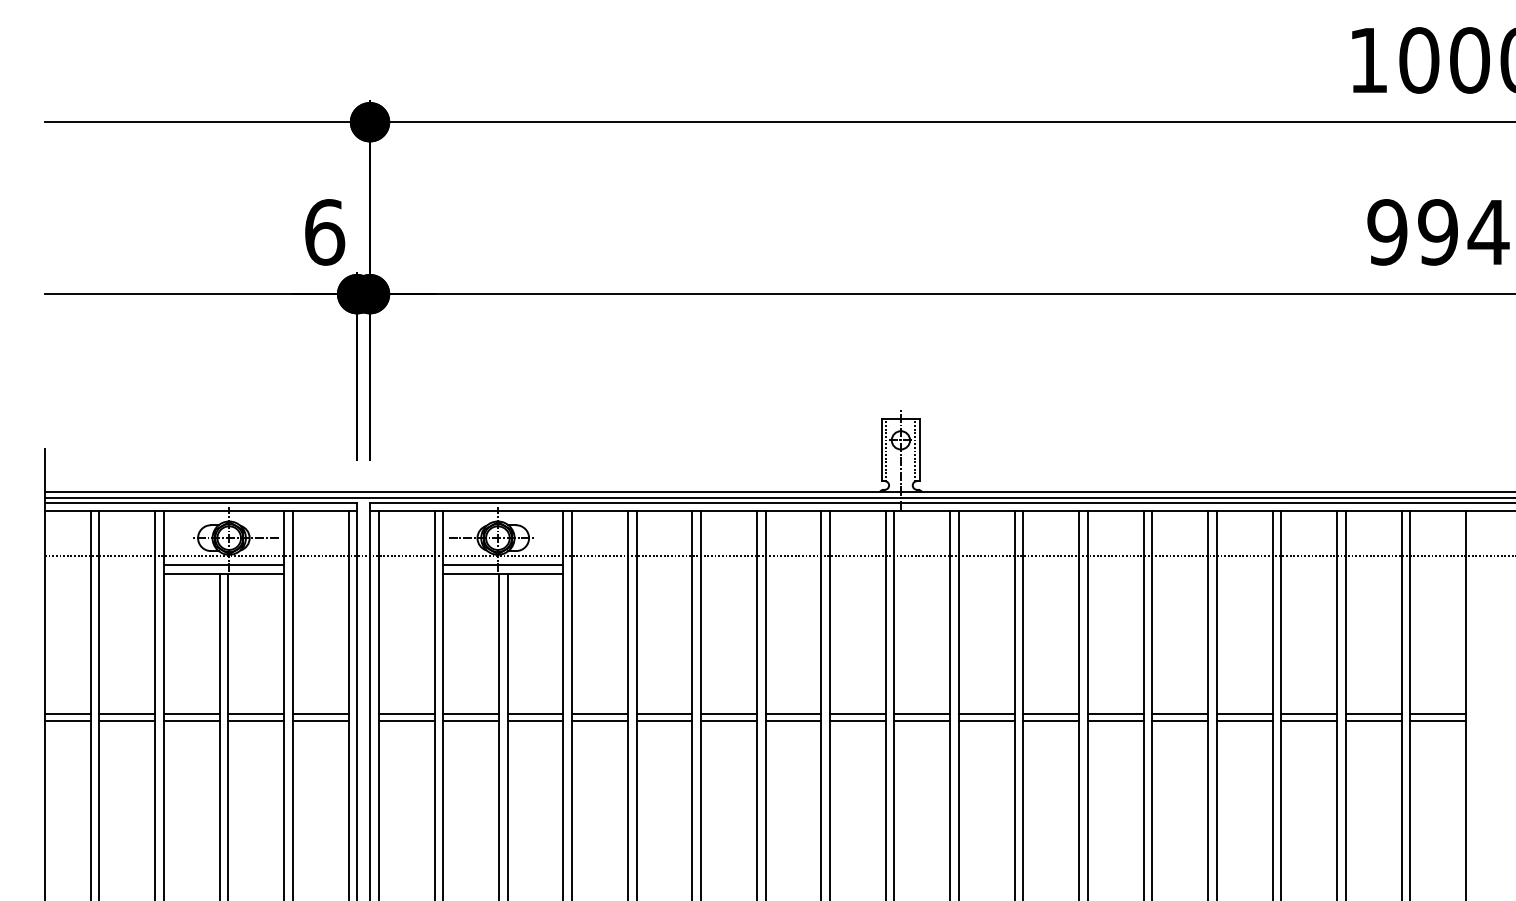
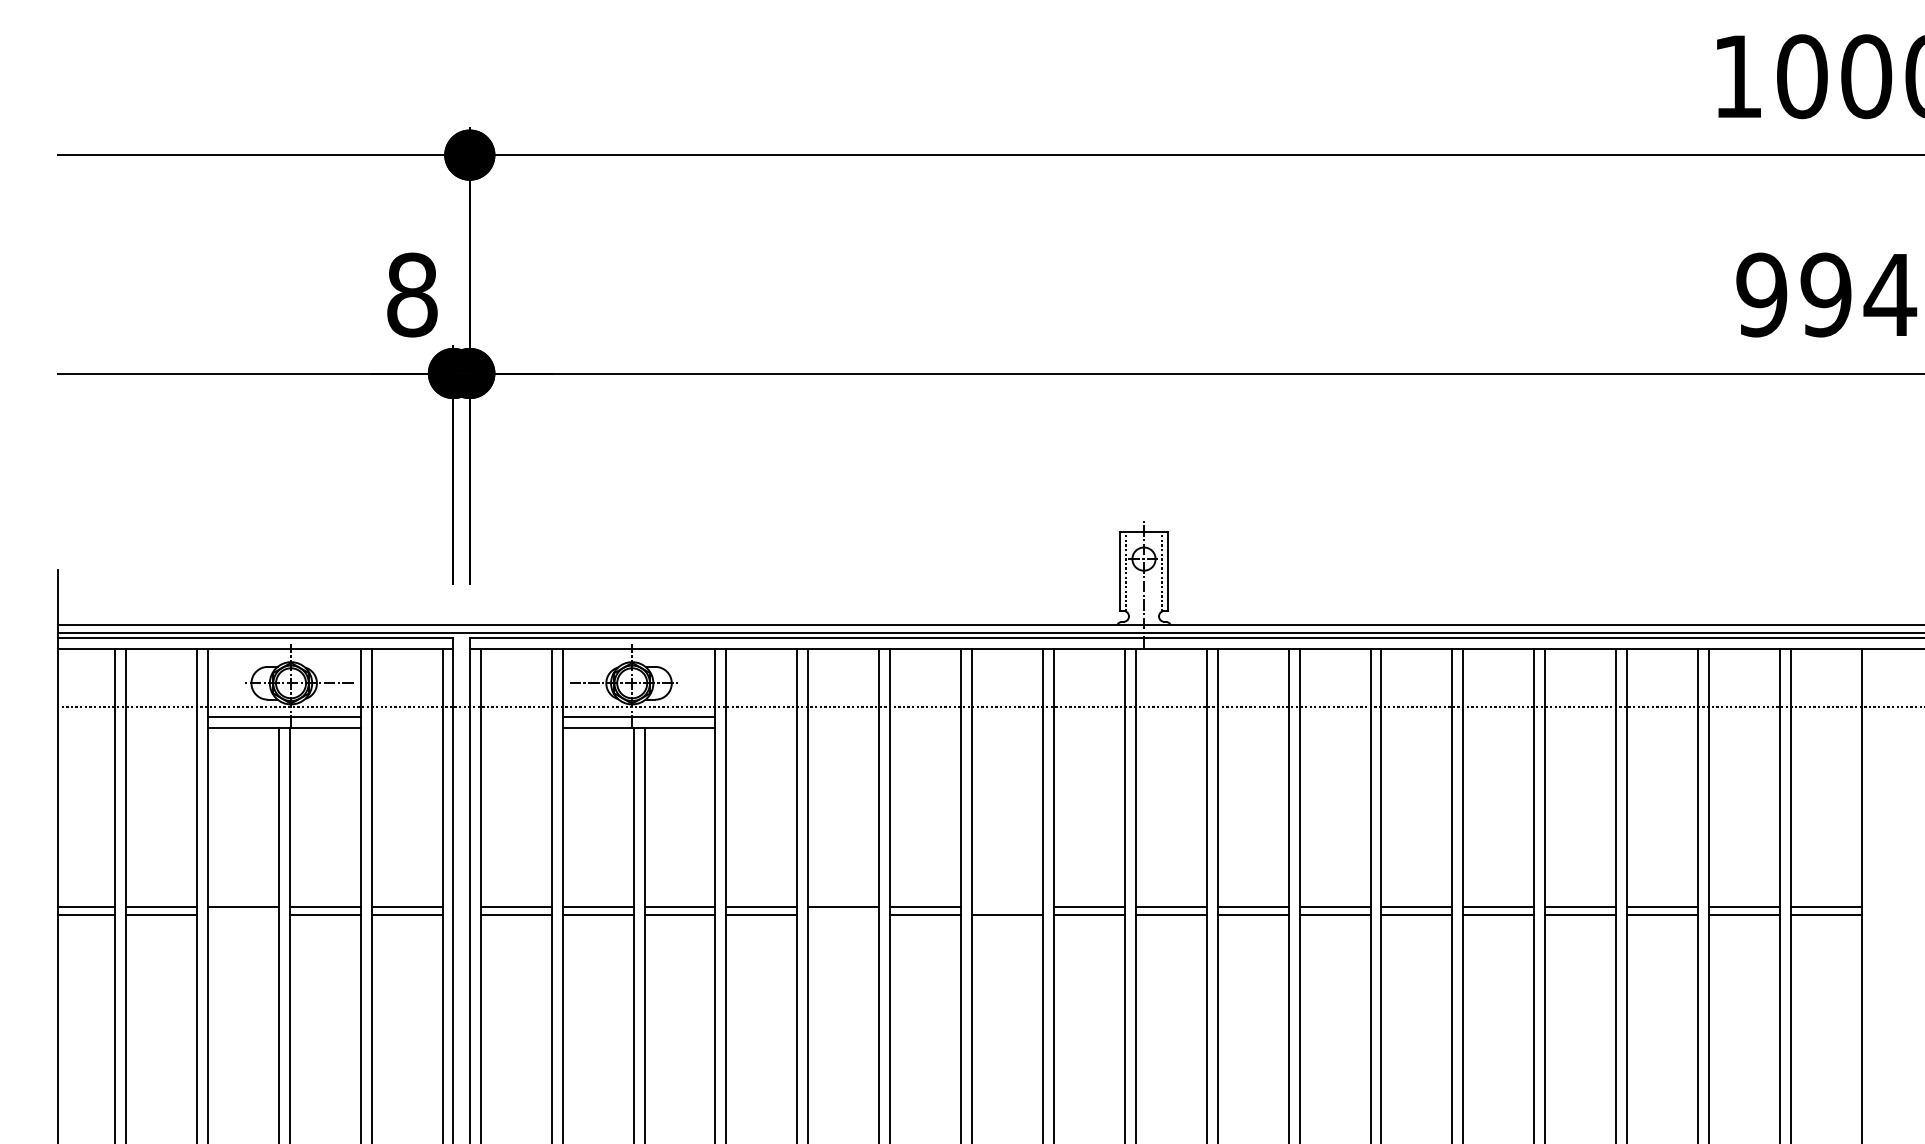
text: (325, 232) -> (413, 295), 6 -> 8
line: (793, 714) -> (1007, 907), removed
line: (191, 720) -> (243, 914), removed
line: (664, 720) -> (843, 914), removed

